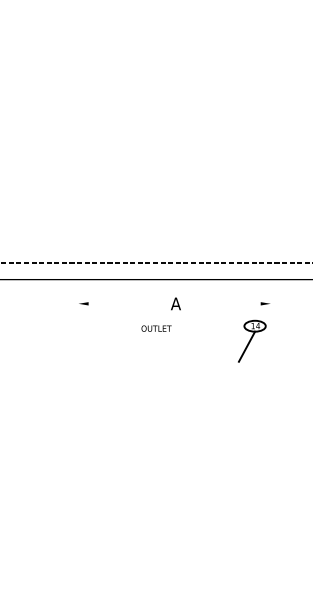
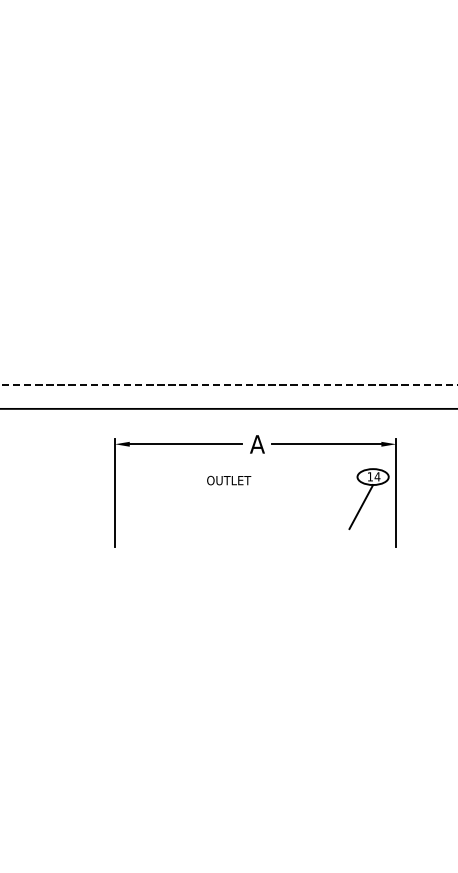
line: (126, 303) -> (185, 443), added
line: (223, 303) -> (326, 443), added
line: (78, 336) -> (114, 492), added
line: (270, 337) -> (395, 493), added

